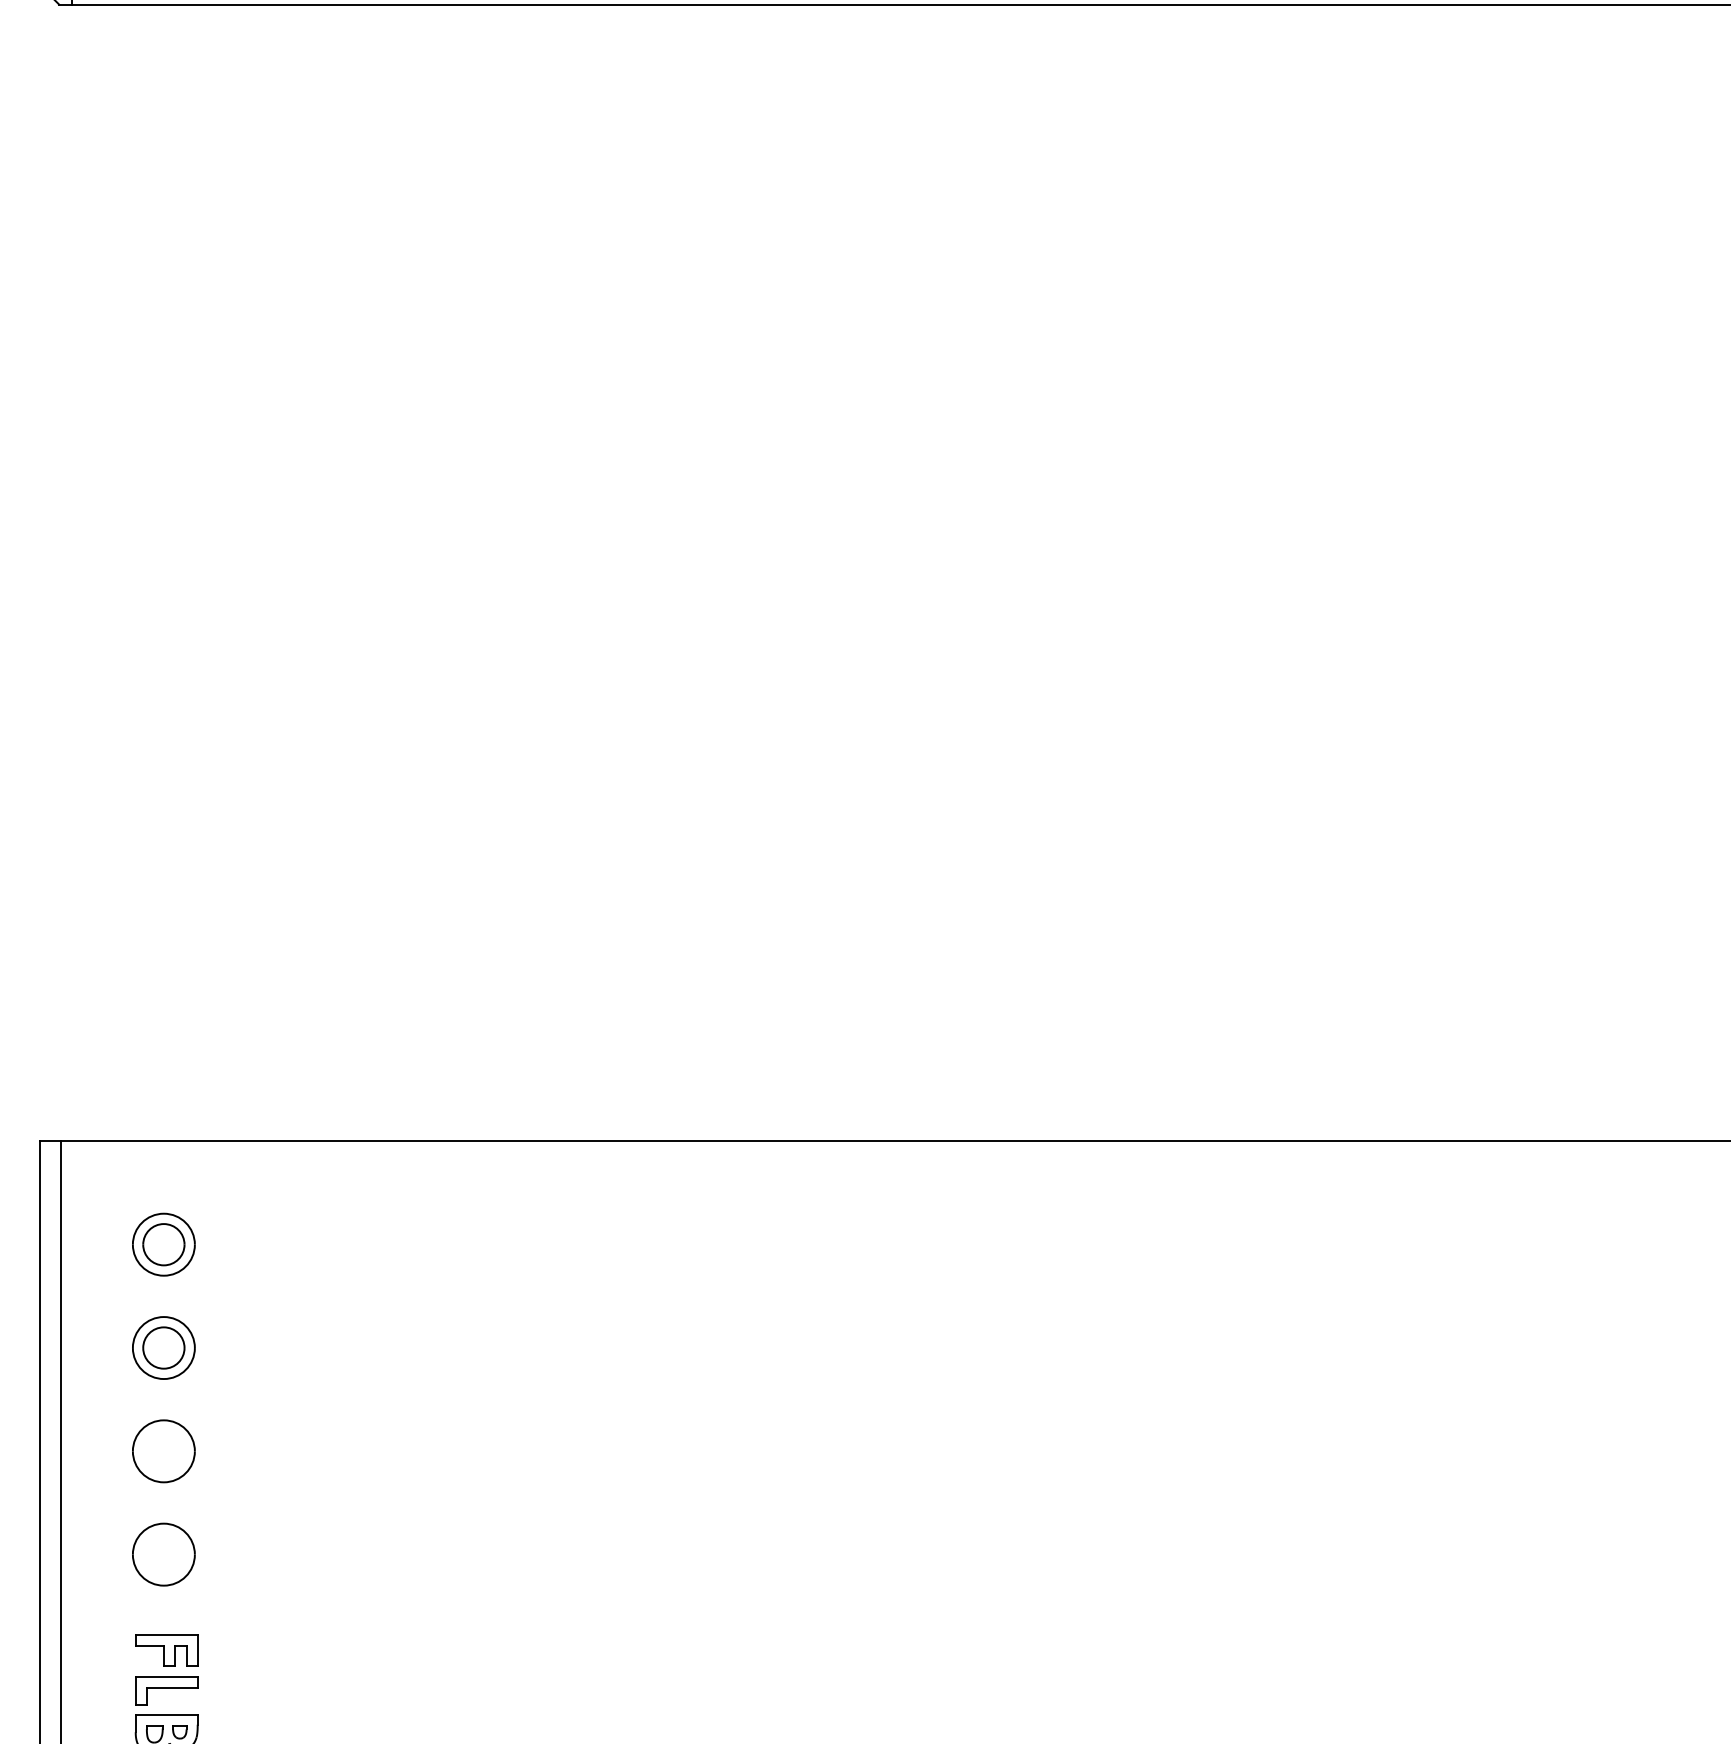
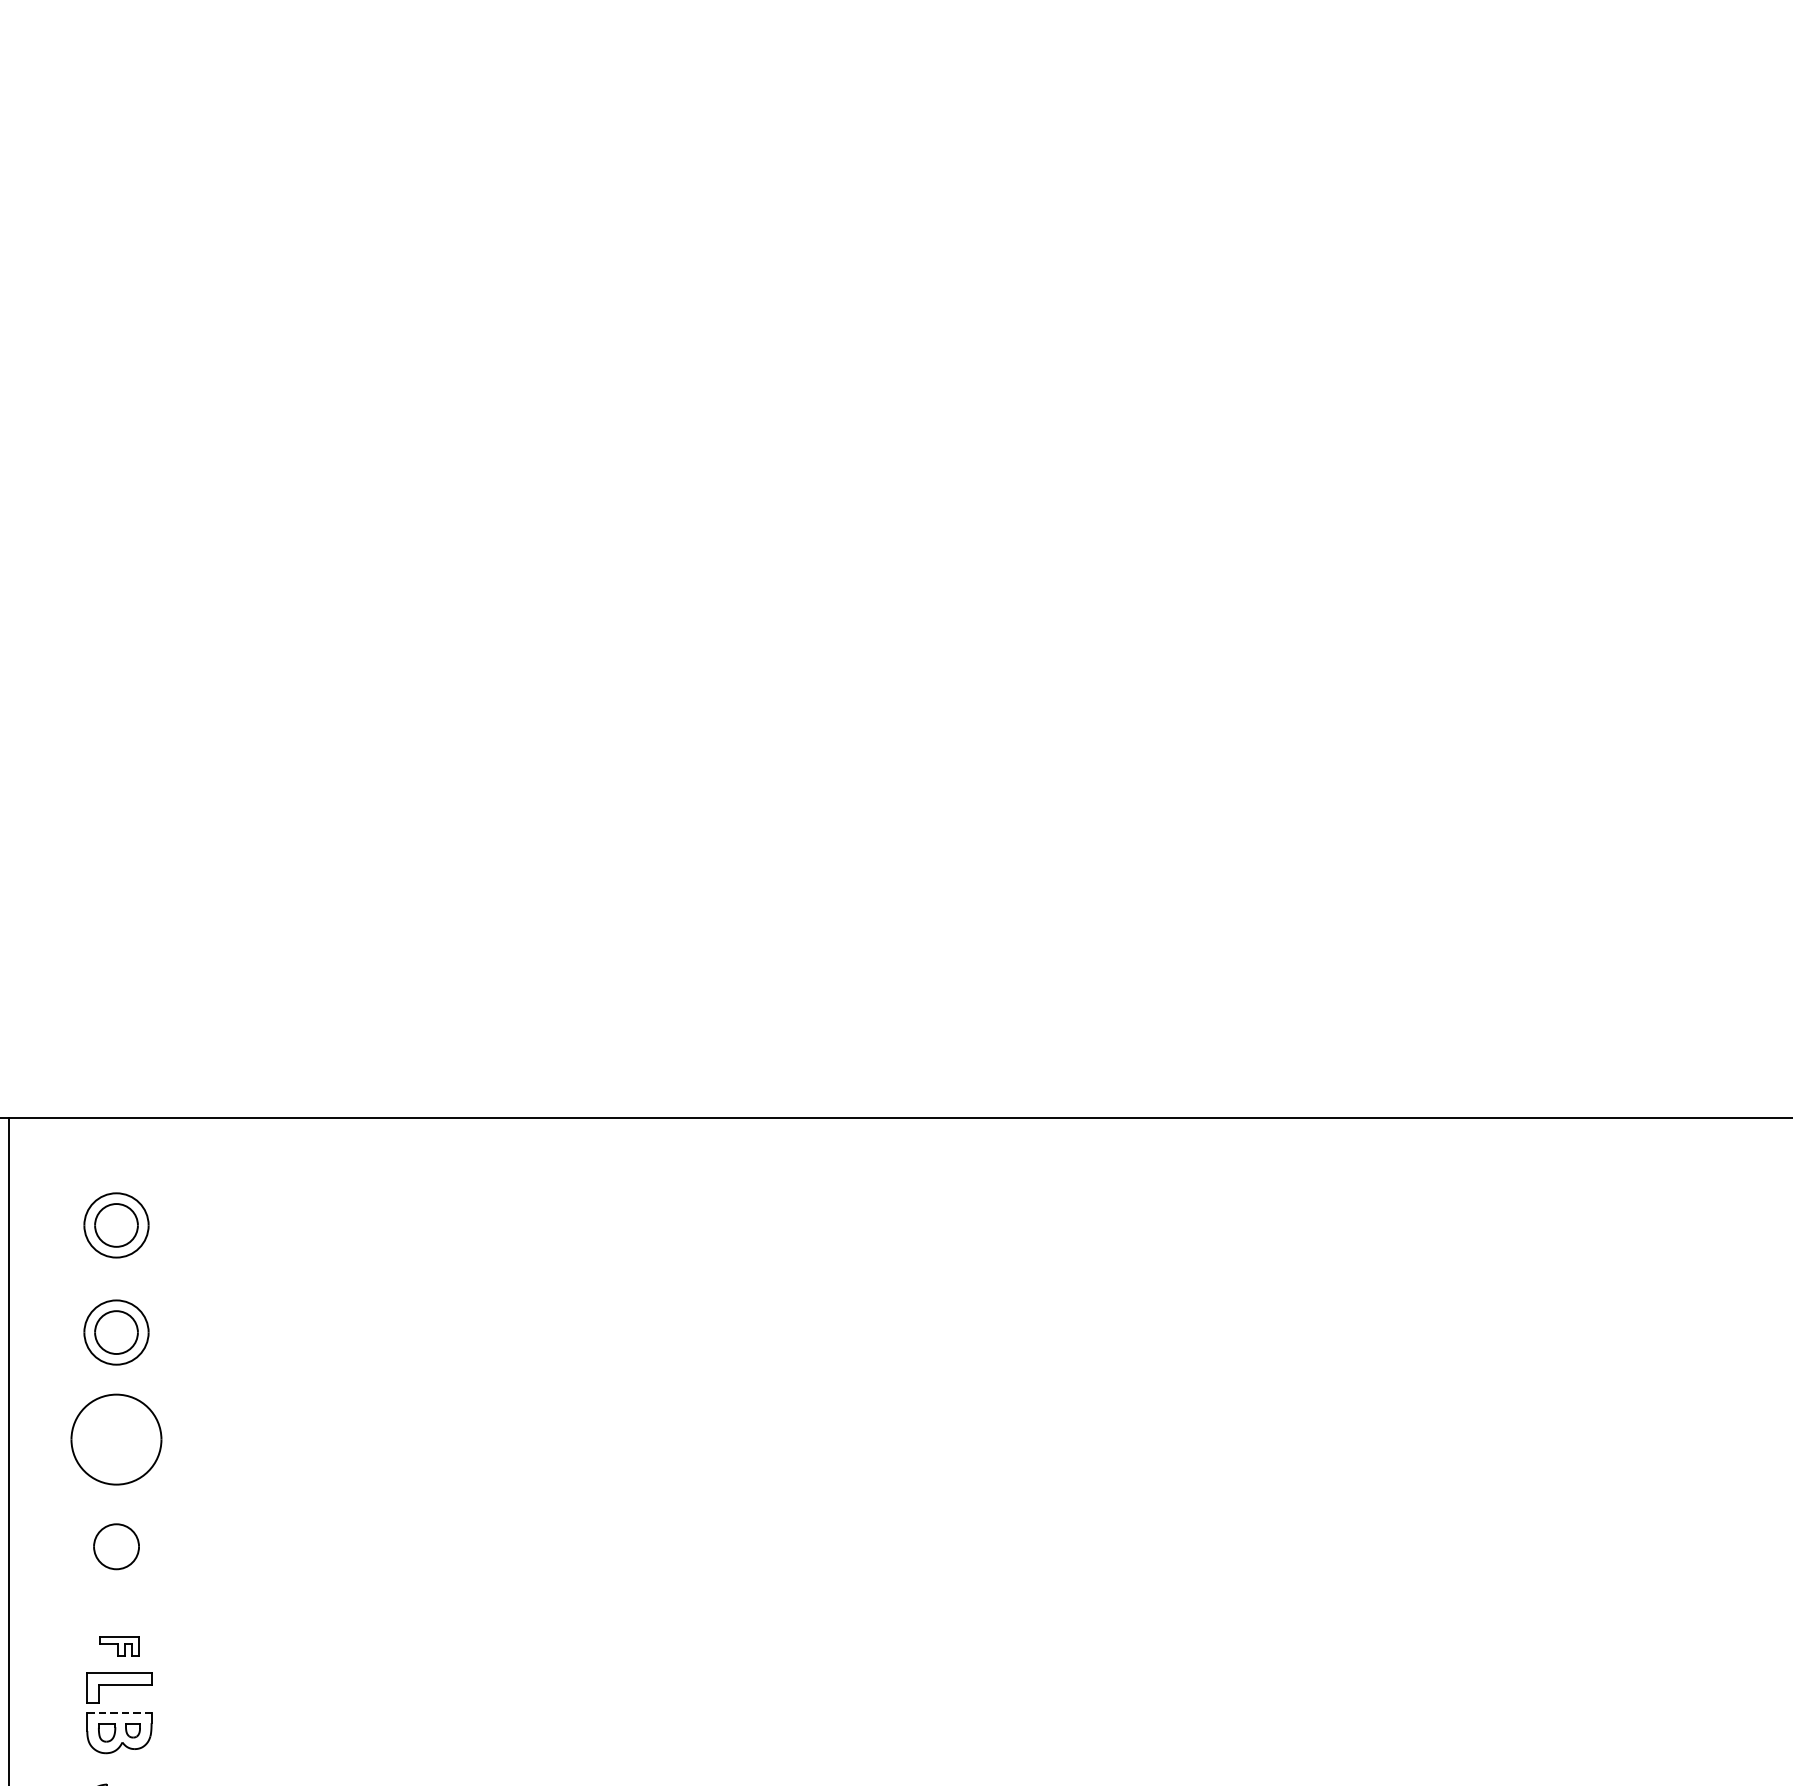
part: (163, 1451) -> (116, 1439), size x1.4
part: (163, 1554) -> (116, 1546), size x0.7
part: (166, 1650) -> (119, 1646), size x0.6
line: (166, 1714) -> (119, 1712), solid -> dashed

